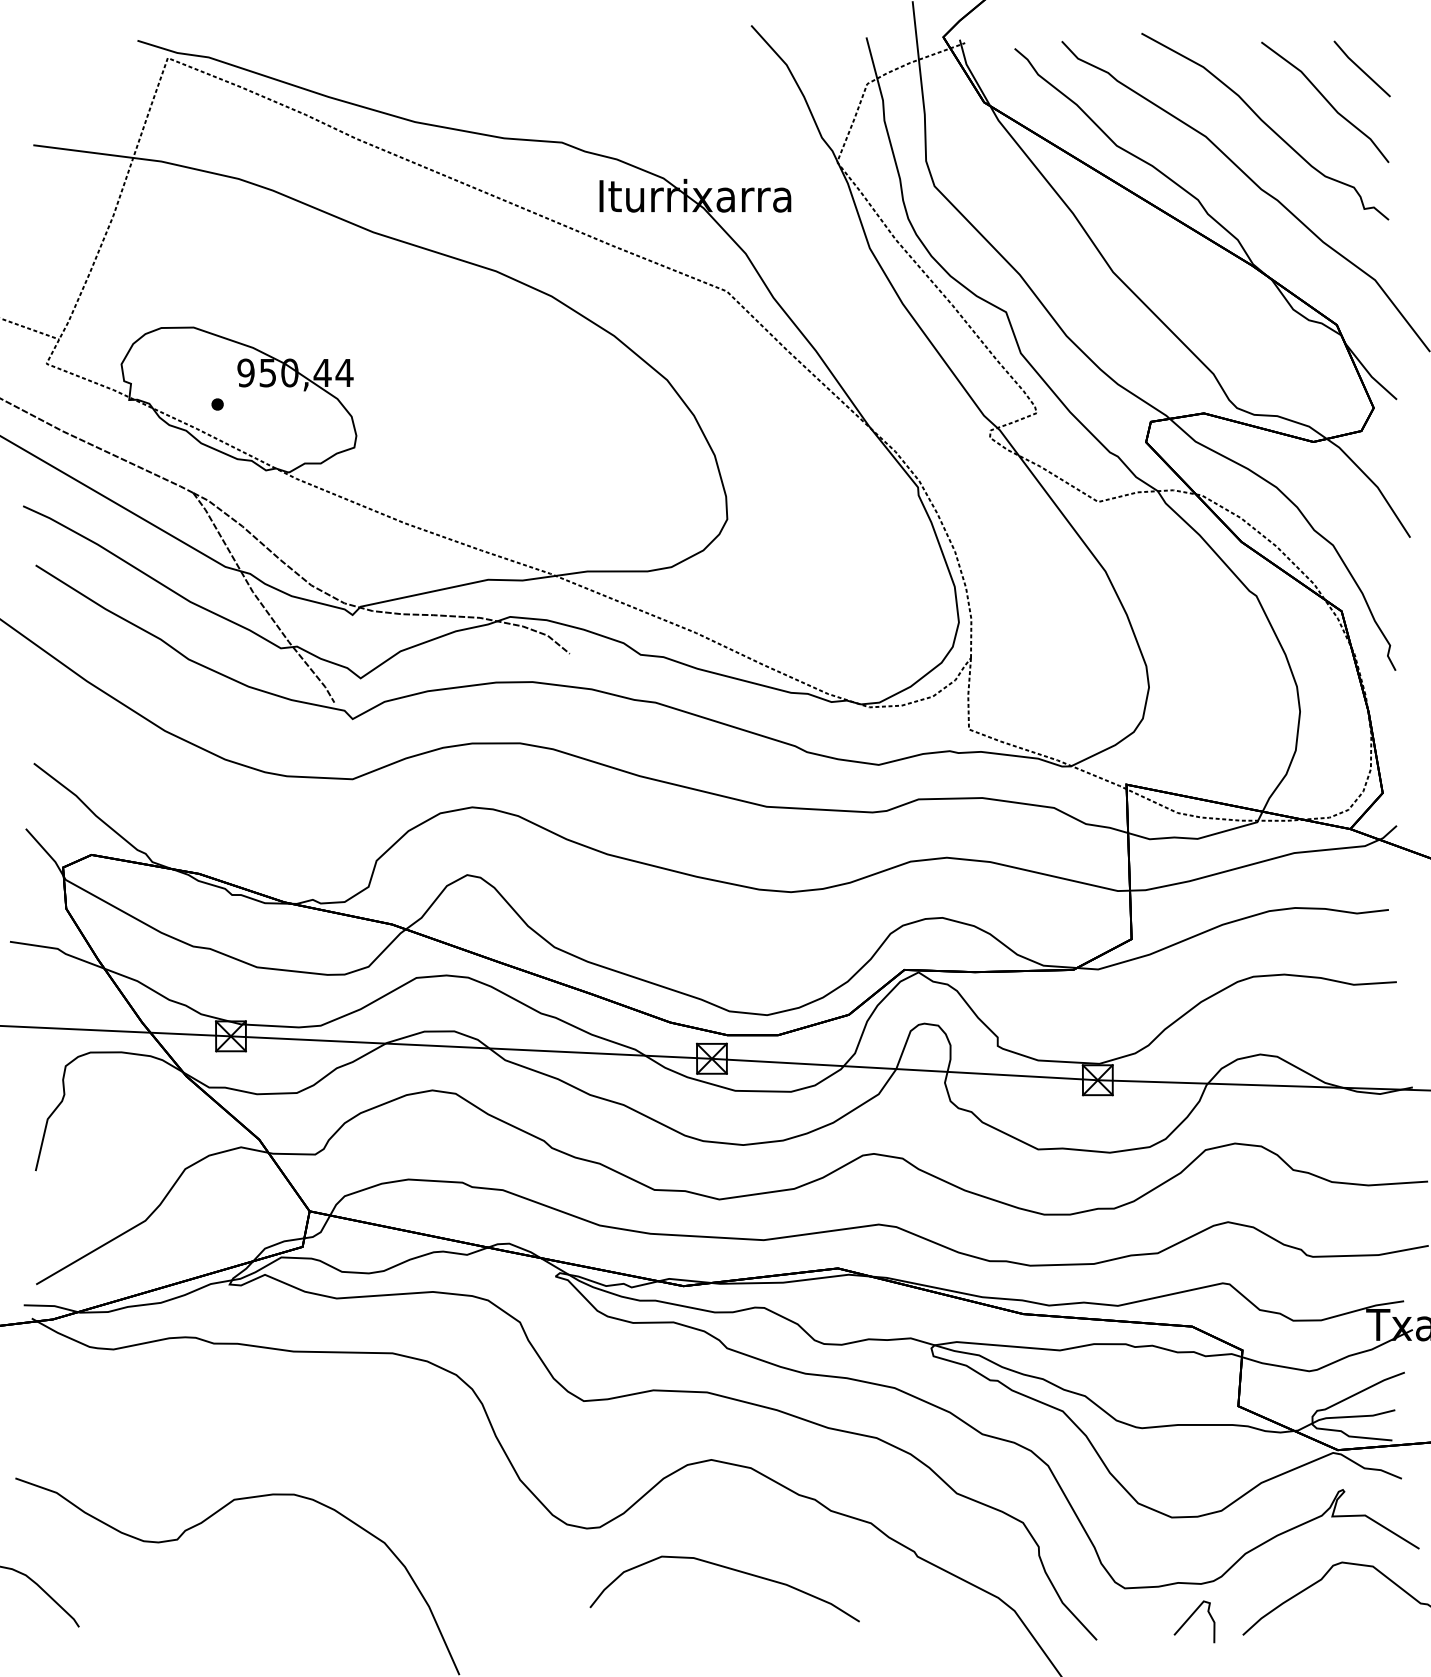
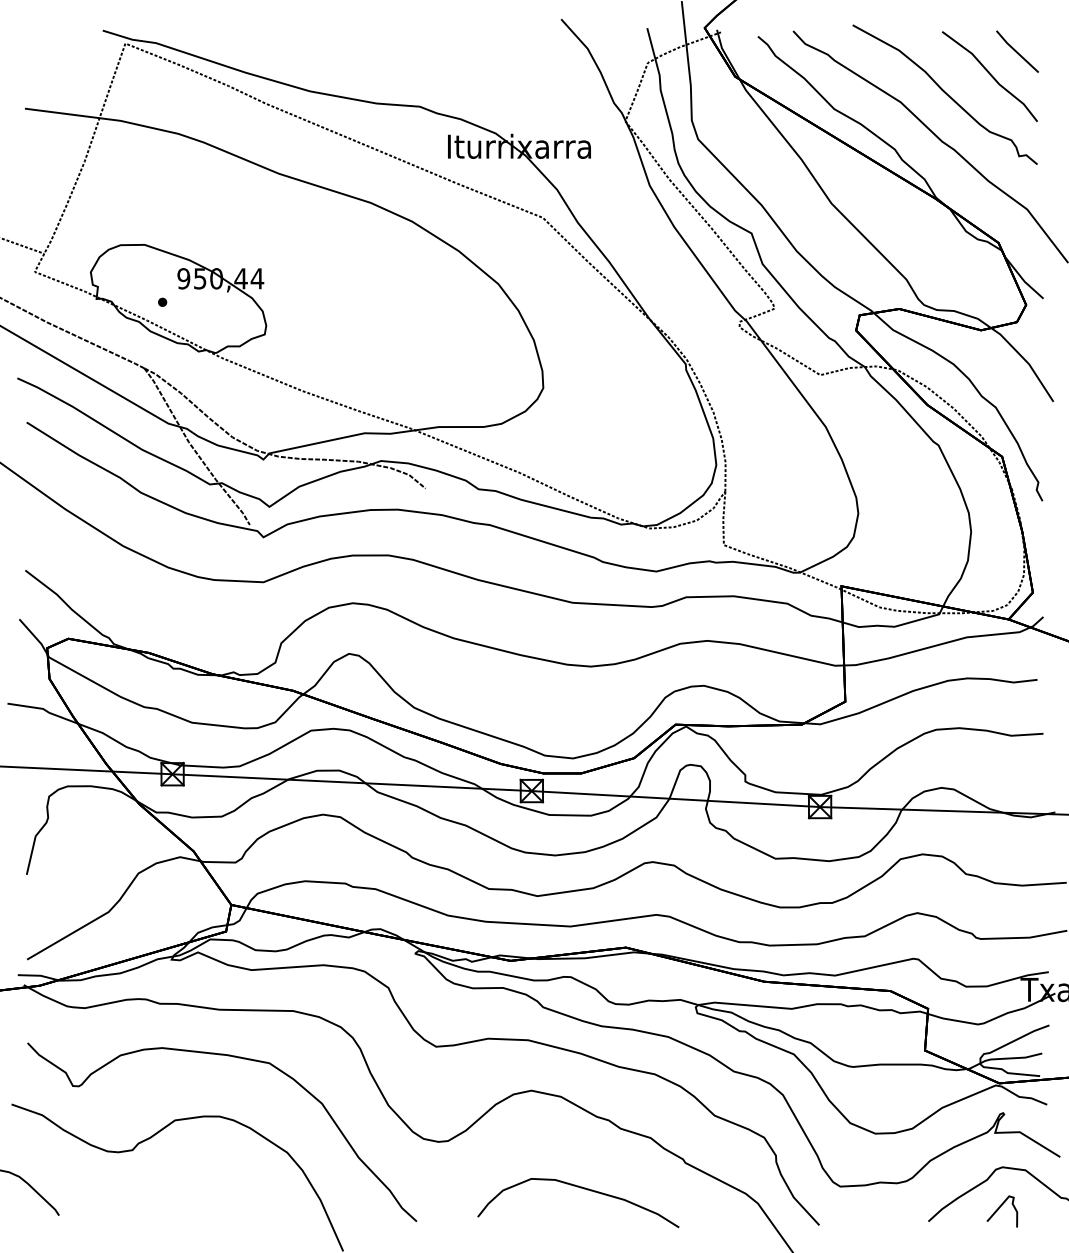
curve: (319, 1416) -> (238, 1058), added
curve: (727, 1569) -> (580, 1188), moved
curve: (1189, 1620) -> (998, 1210), moved

